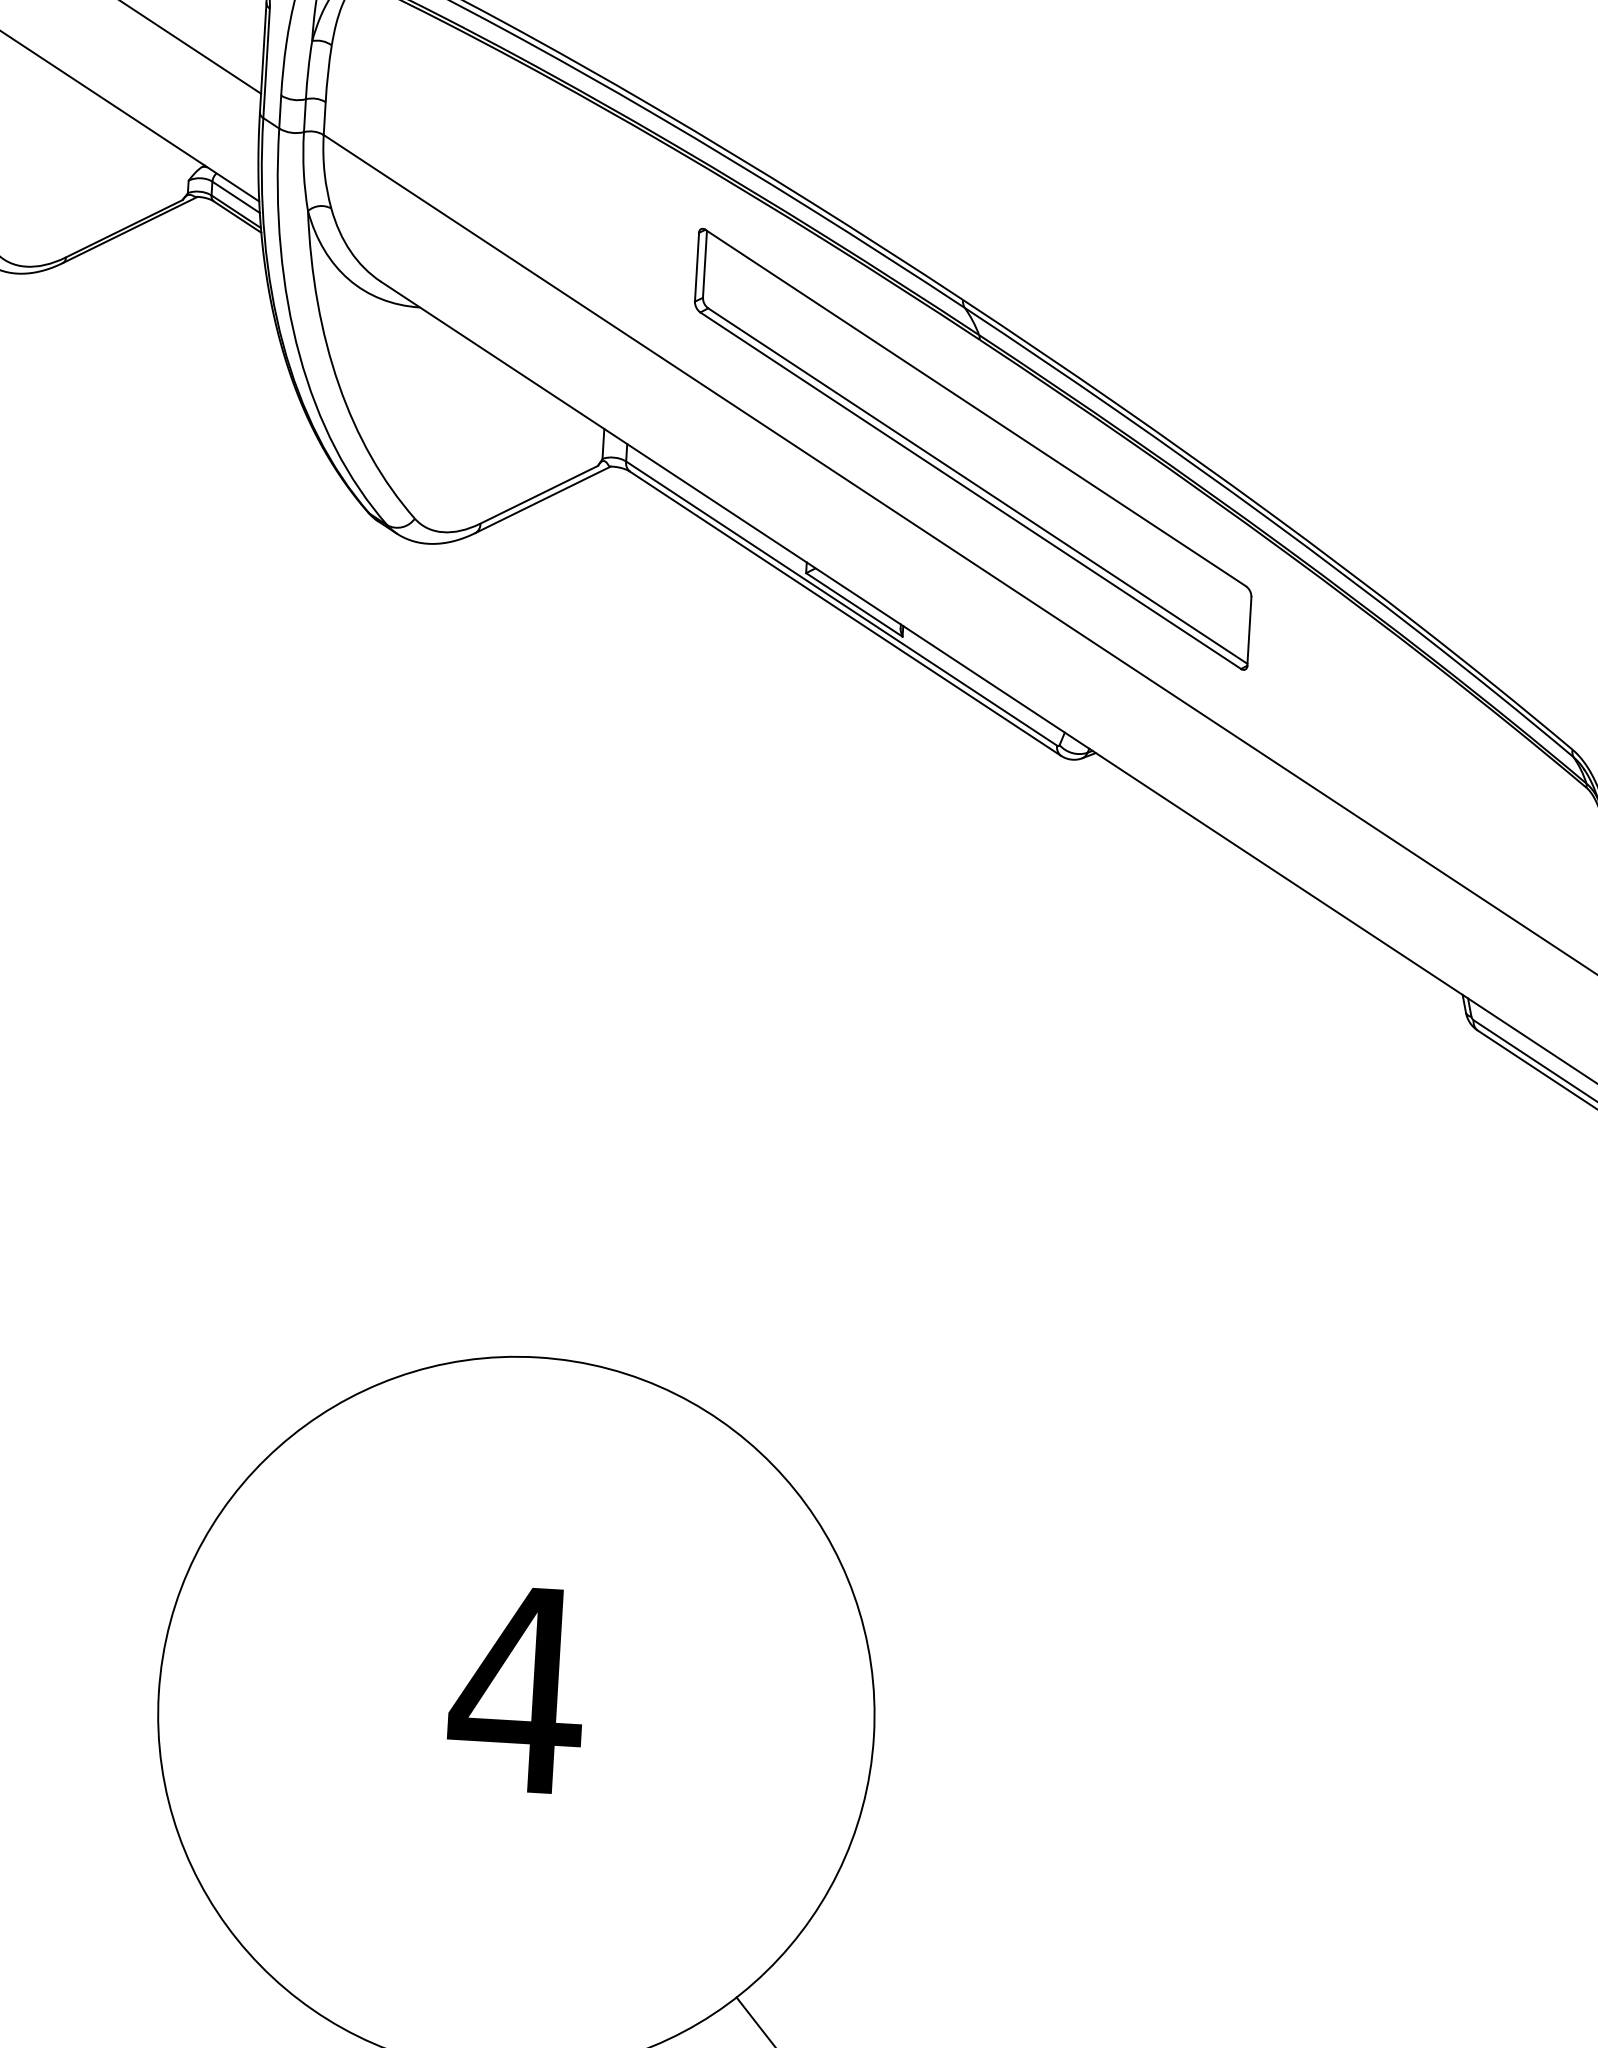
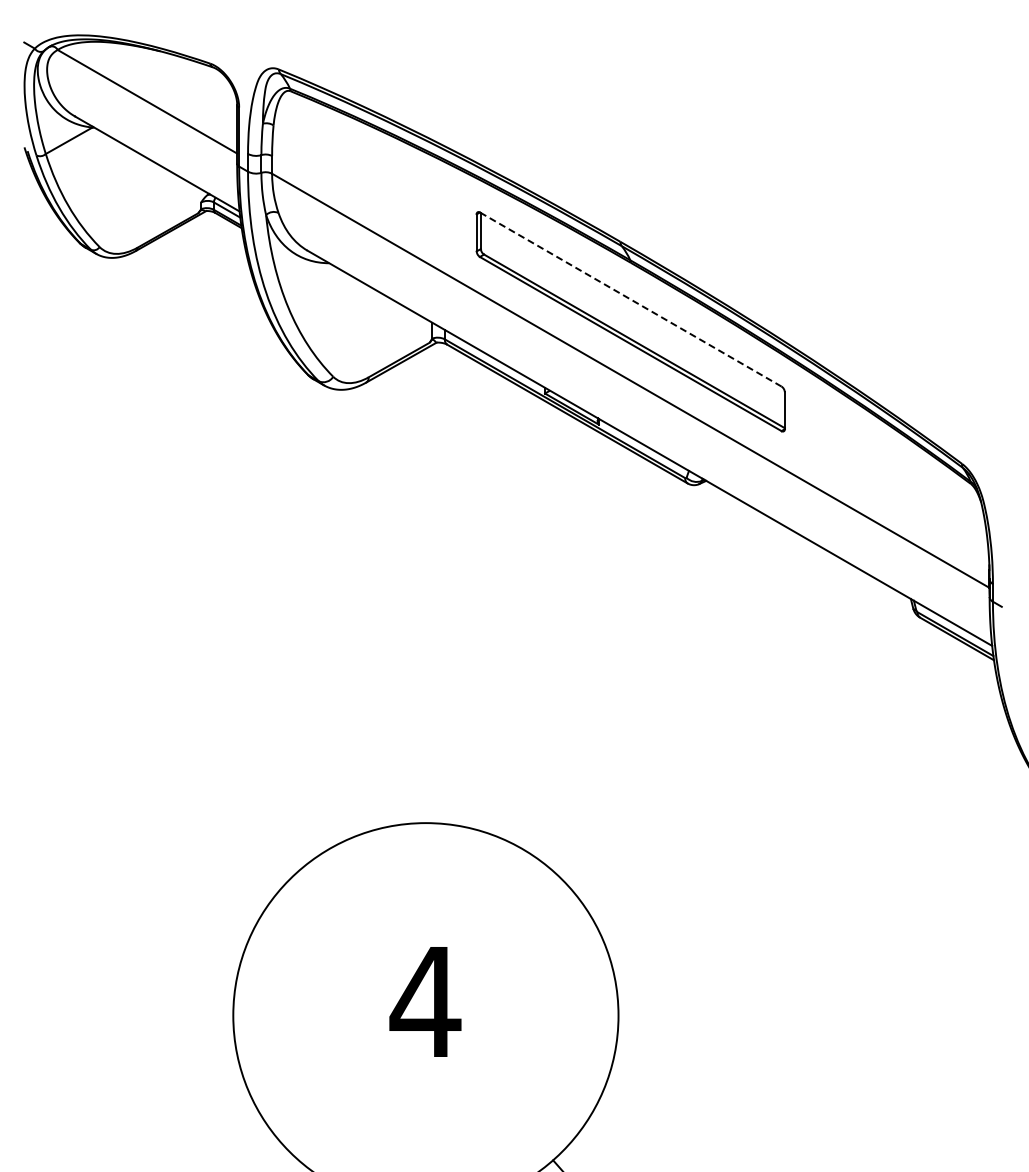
line: (975, 407) -> (630, 299), solid -> dashed

